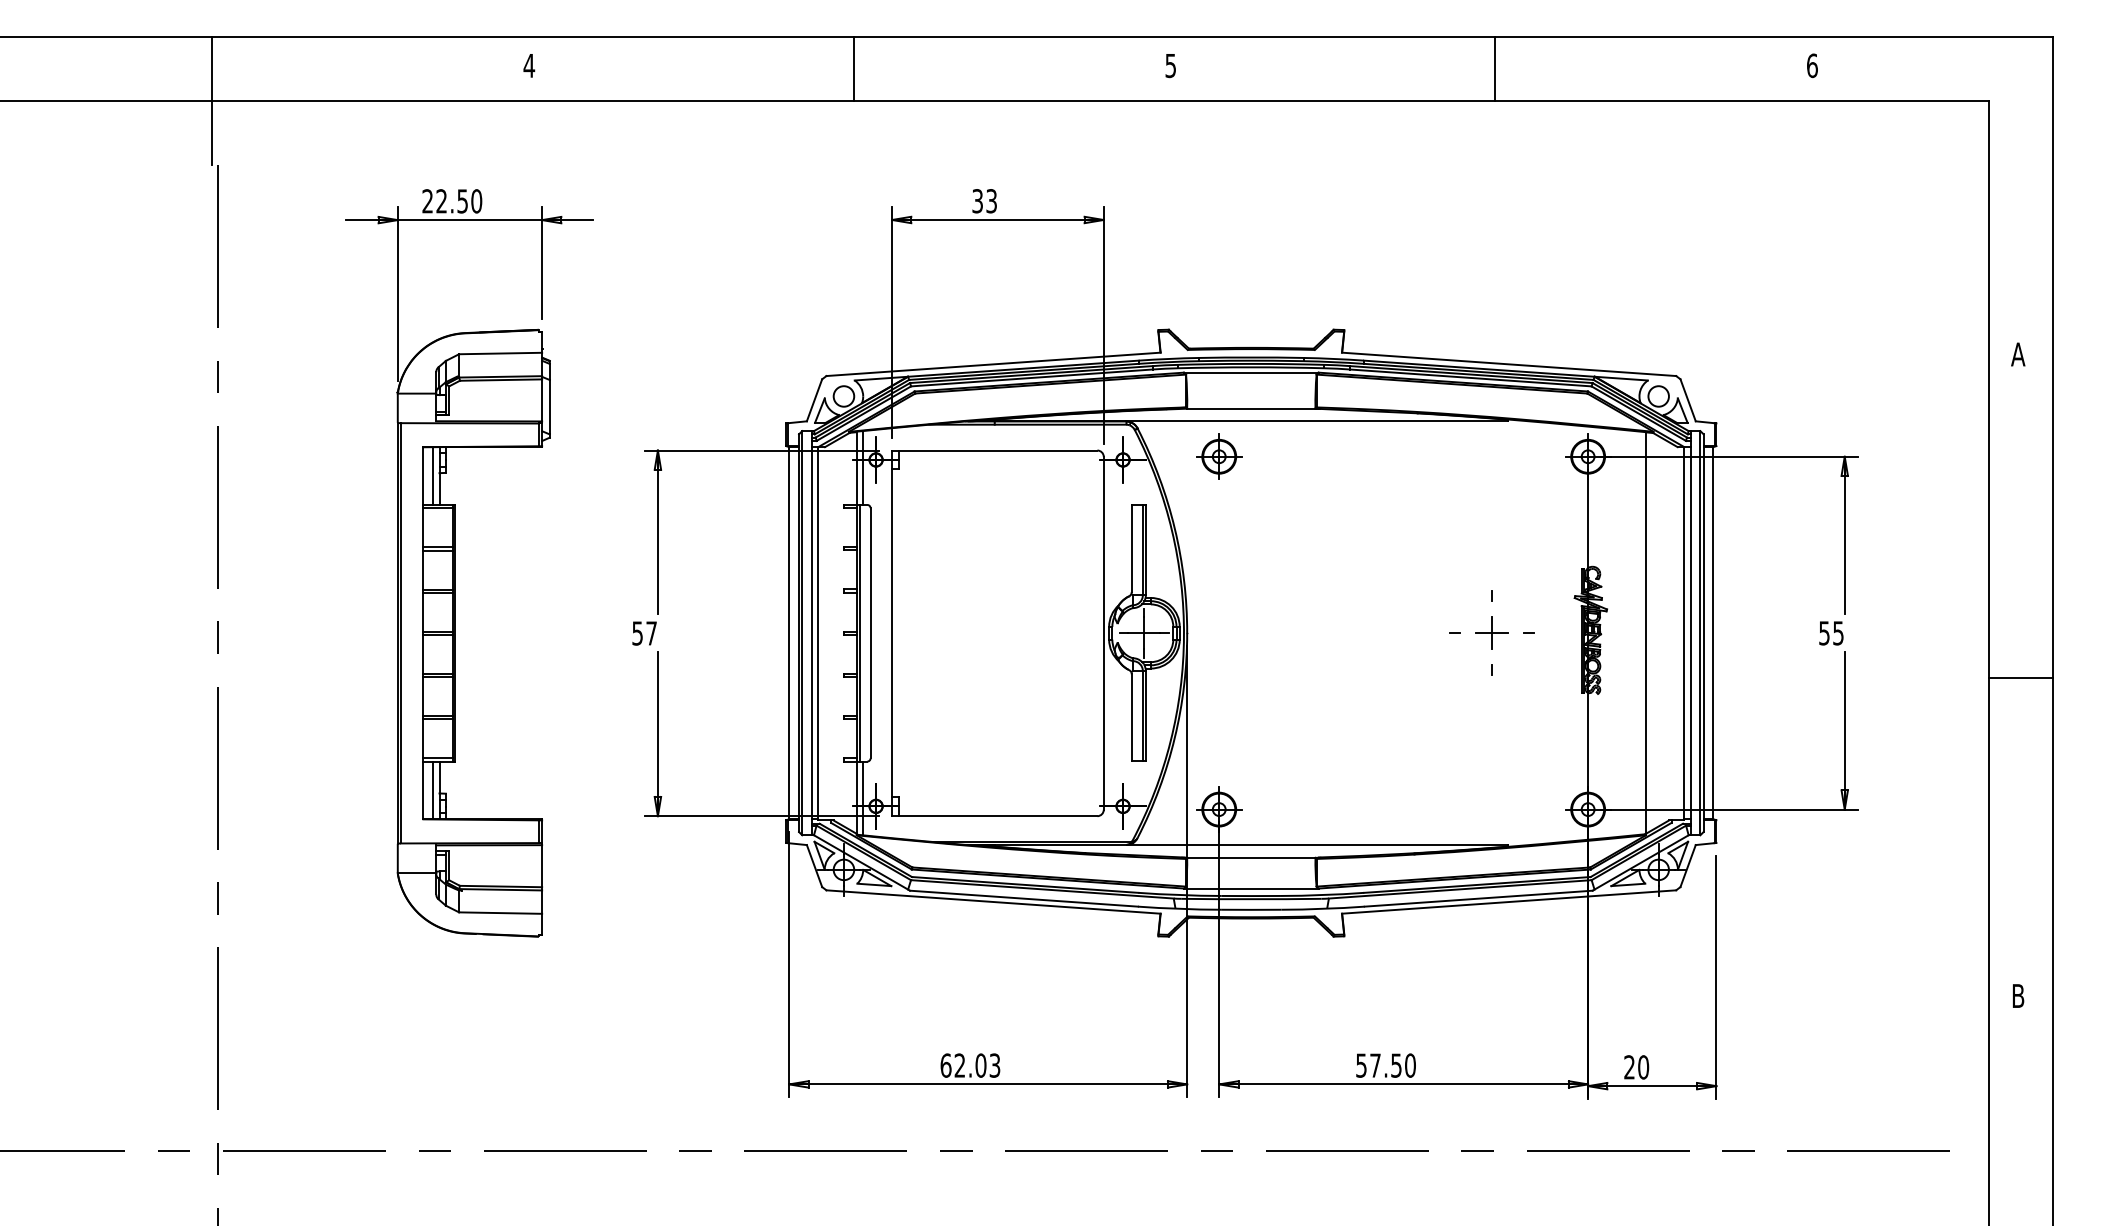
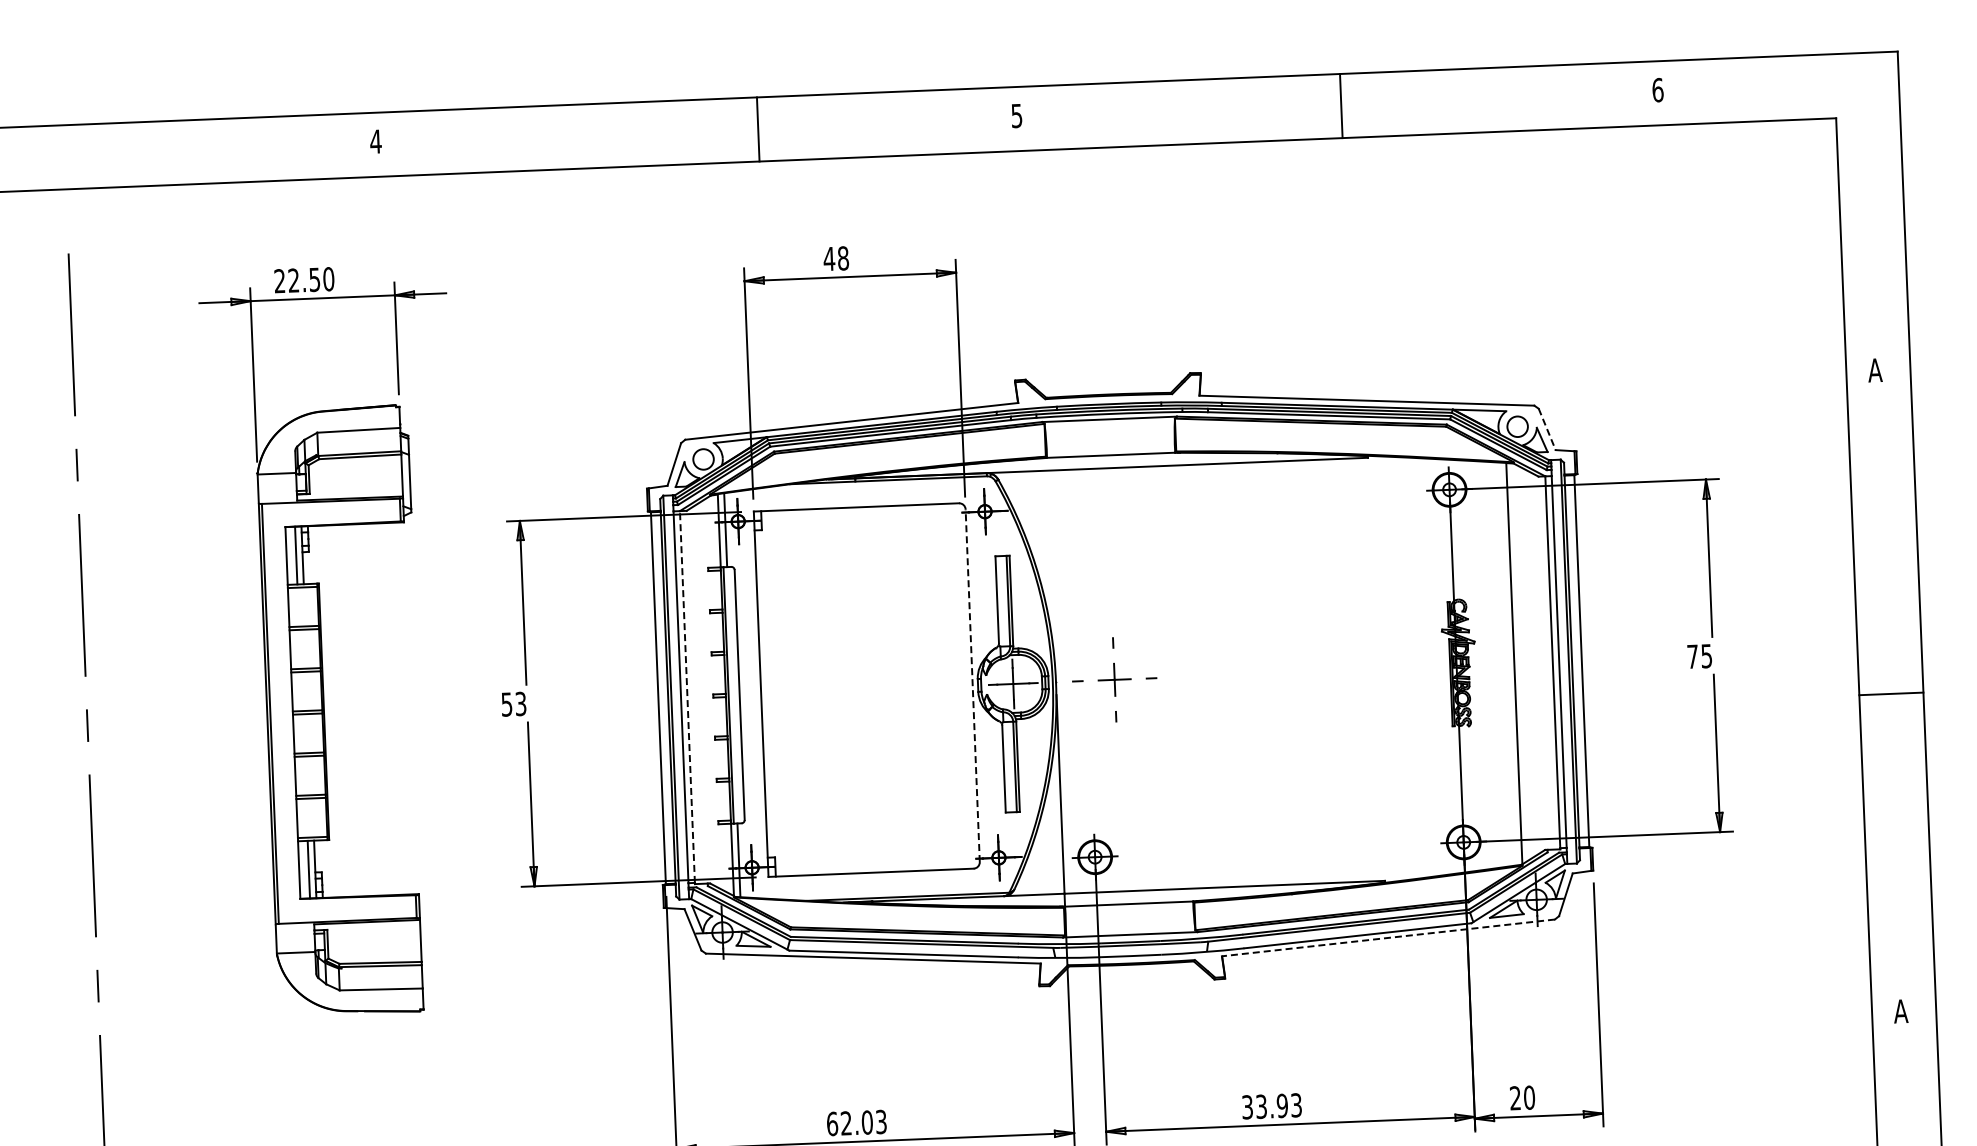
line: (853, 68) -> (757, 129), moved
line: (212, 100) -> (60, 189), removed
text: (984, 201) -> (836, 259), 33 -> 48
line: (1688, 400) -> (1547, 429), solid -> dashed
part: (1219, 456) -> (1081, 504), removed
line: (818, 632) -> (687, 696), solid -> dashed
line: (1103, 632) -> (972, 684), solid -> dashed
part: (1491, 632) -> (1114, 679), moved
text: (651, 633) -> (520, 704), 57 -> 53
text: (1824, 633) -> (1692, 656), 55 -> 75
line: (1509, 902) -> (1388, 938), solid -> dashed
text: (2018, 995) -> (1901, 1010), B -> A
text: (1385, 1065) -> (1271, 1106), 57.50 -> 33.93

